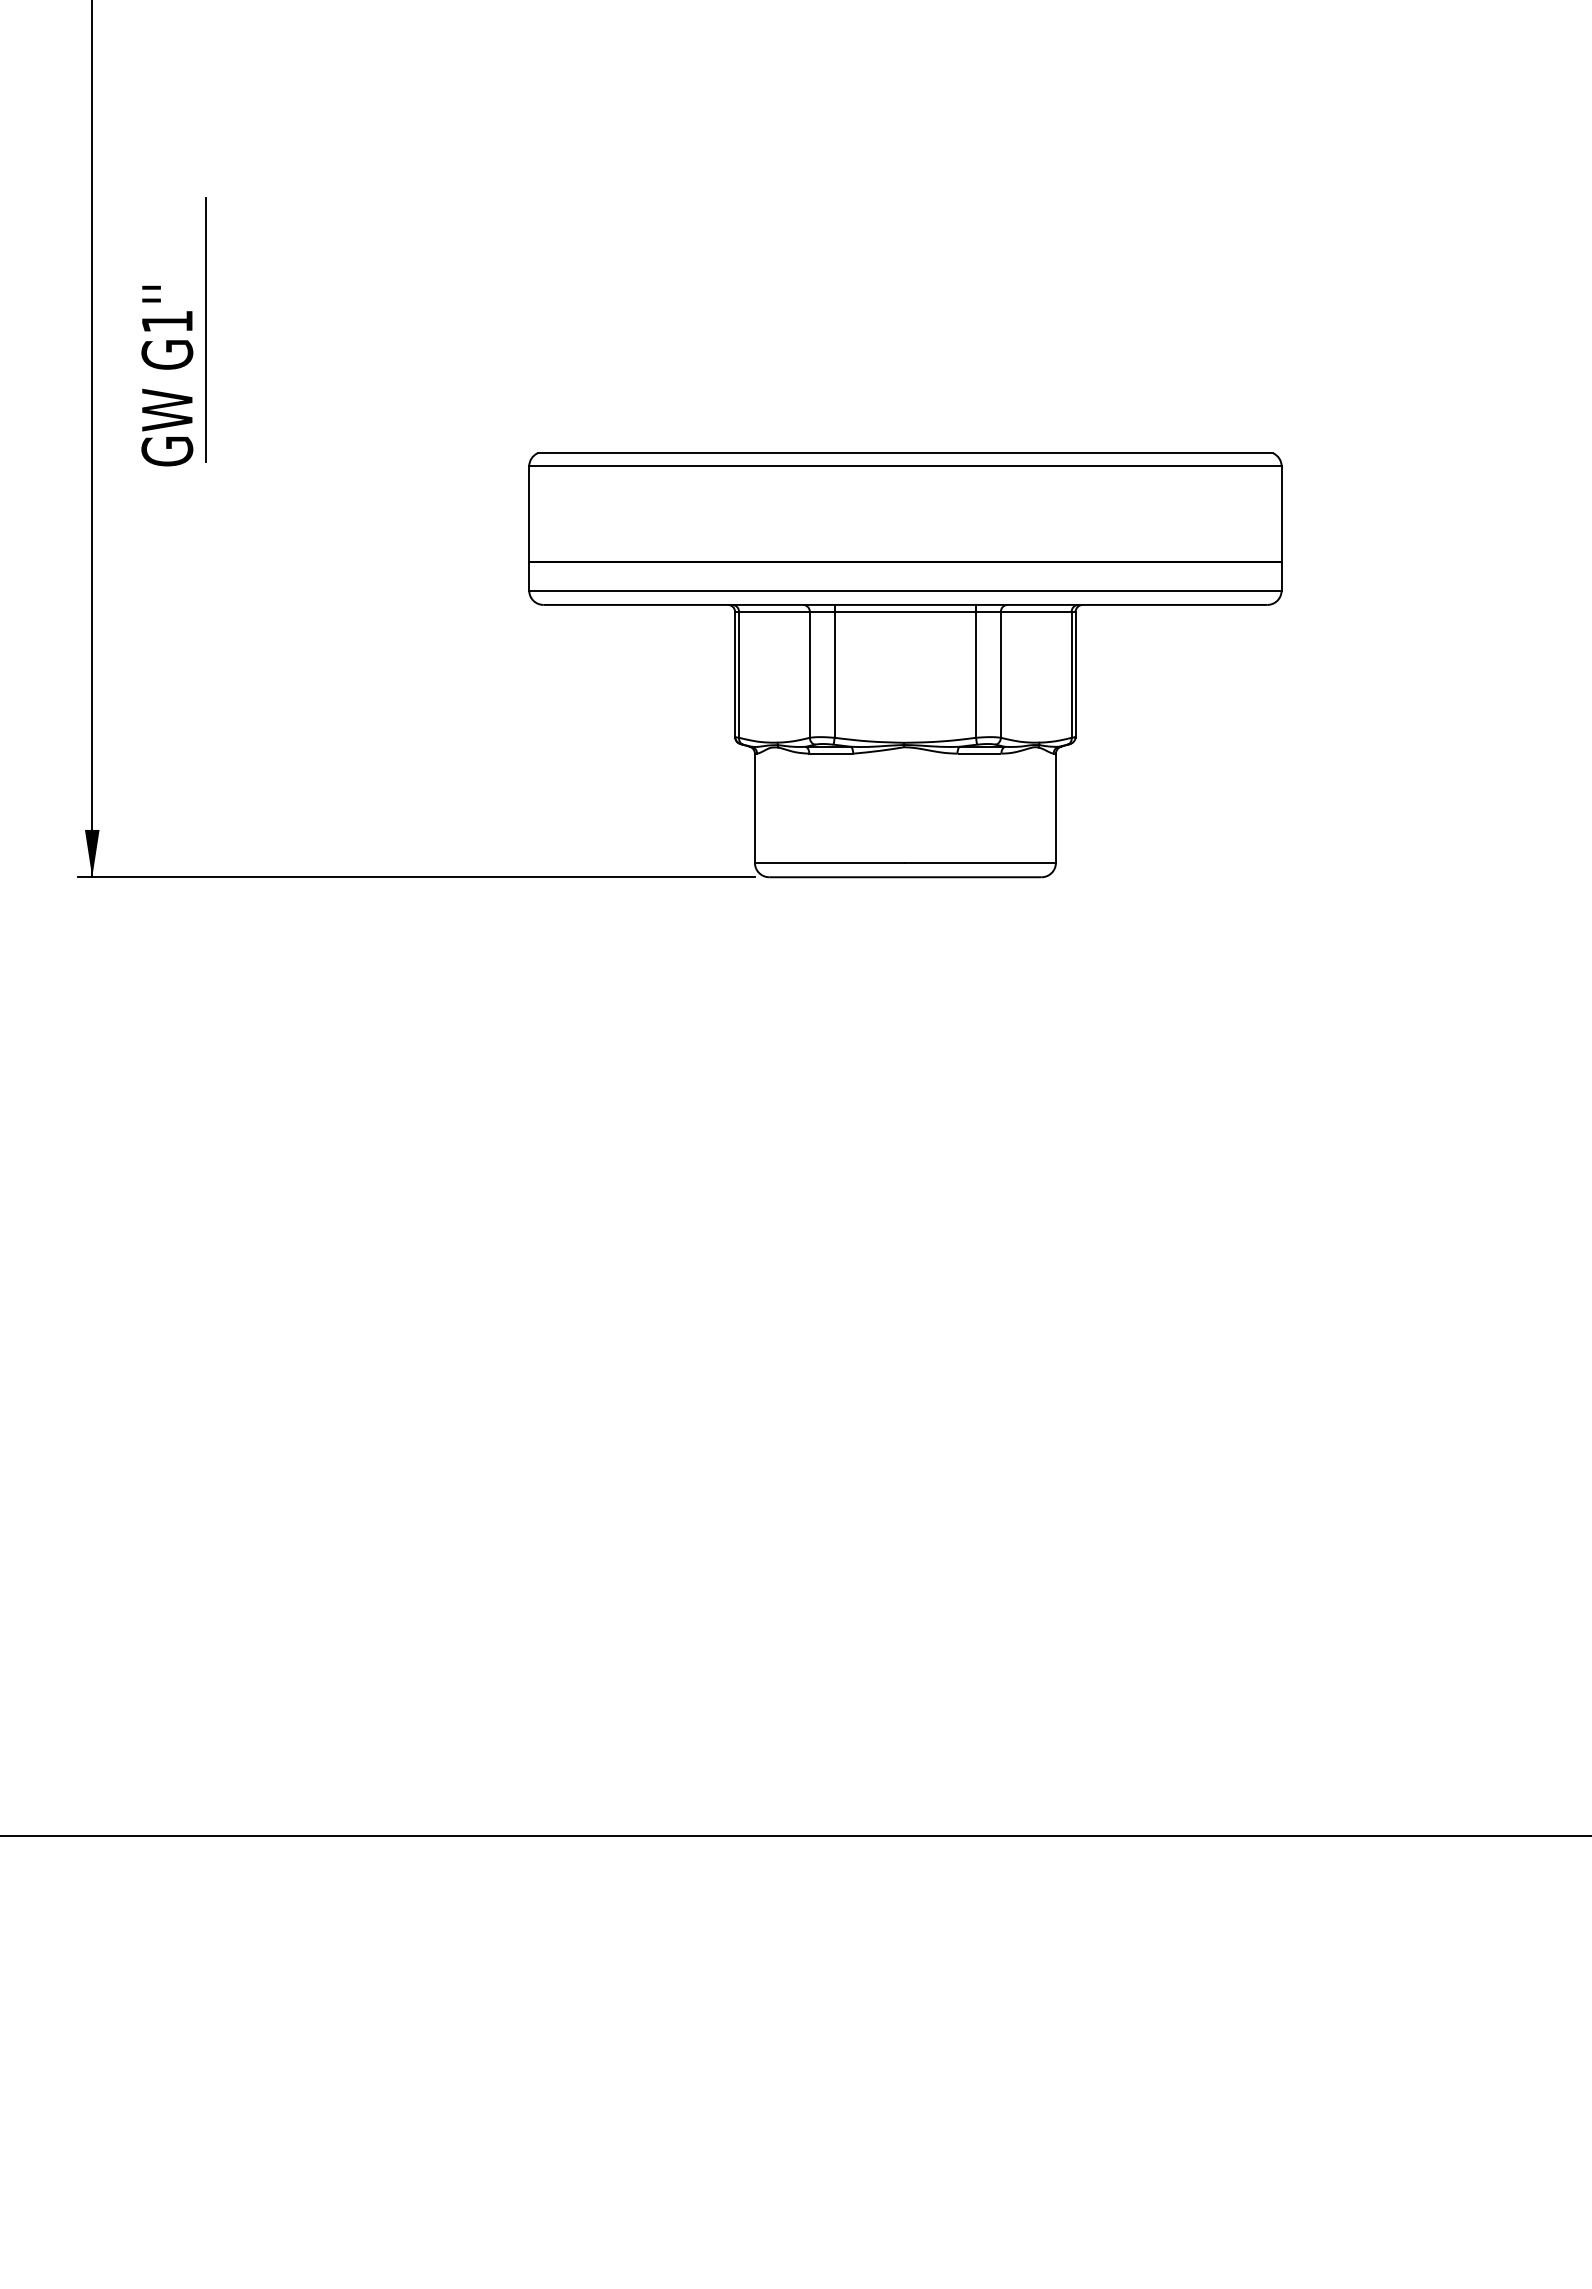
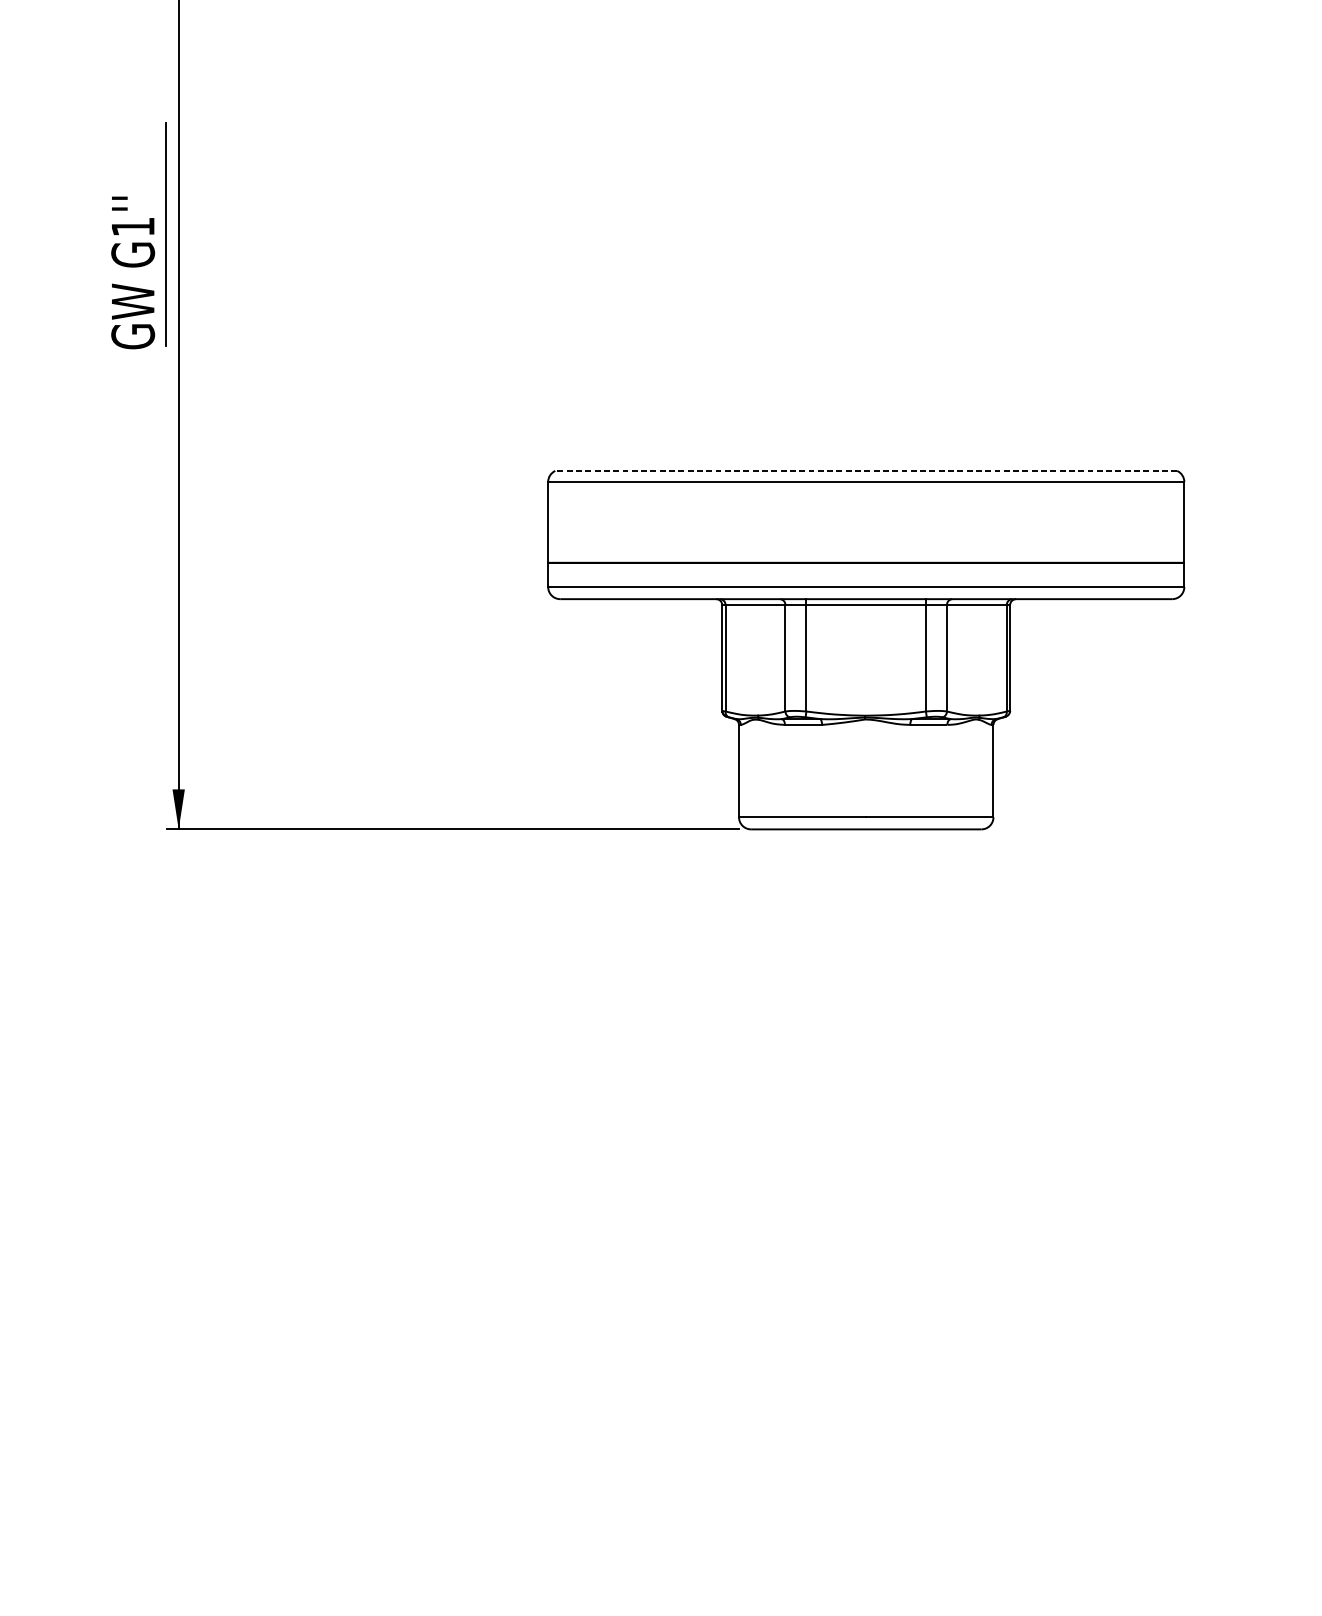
part: (173, 323) -> (138, 228), moved
line: (905, 453) -> (866, 471), solid -> dashed

